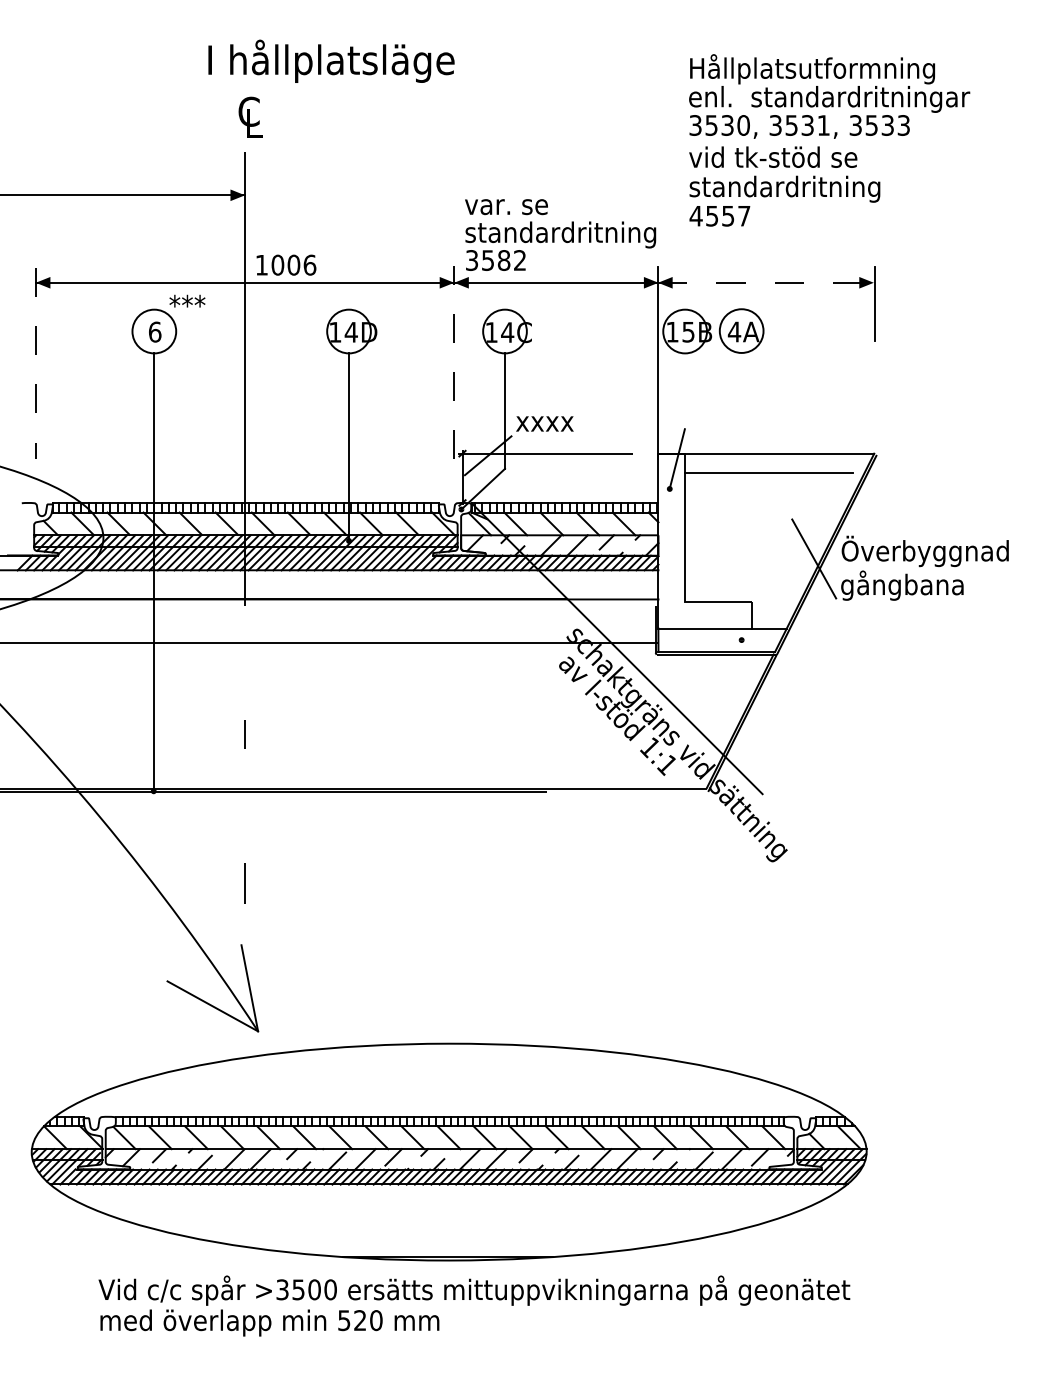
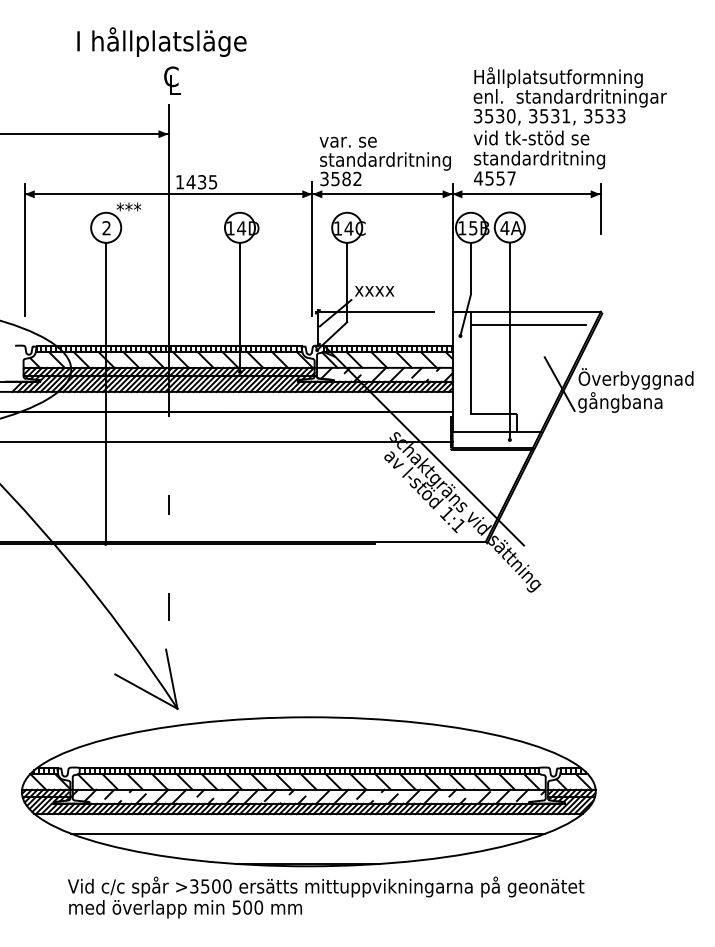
text: (330, 60) -> (161, 41), moved
text: (828, 140) -> (569, 126), moved
text: (293, 265) -> (201, 182), 1006 -> 1435
line: (767, 283) -> (527, 194), dashed -> solid
text: (154, 332) -> (106, 228), 6 -> 2
line: (35, 363) -> (24, 249), dashed -> solid
line: (454, 363) -> (312, 249), dashed -> solid
line: (684, 390) -> (470, 268), added
line: (741, 495) -> (509, 340), added
line: (448, 1212) -> (308, 833), added
text: (359, 1320) -> (247, 907), 520 -> 500

